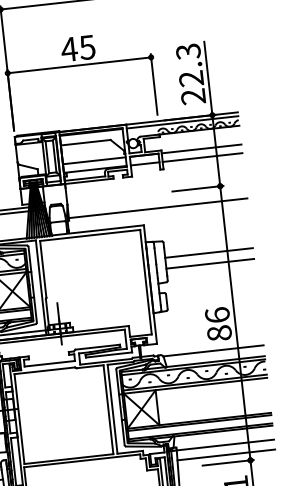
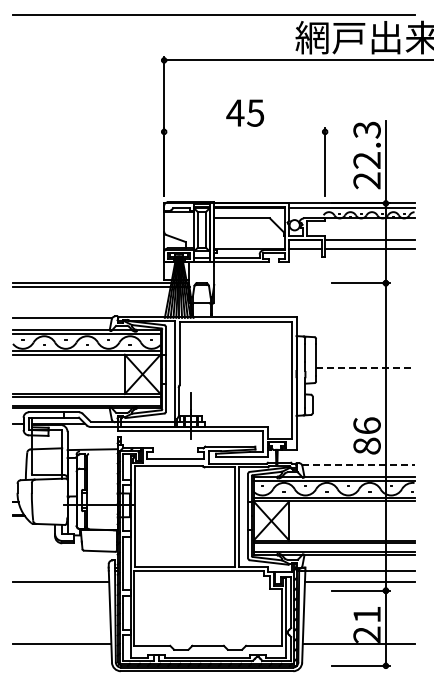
line: (79, 65) -> (244, 131), removed
line: (94, 160) -> (249, 239), removed
line: (158, 207) -> (314, 299), removed
line: (209, 252) -> (365, 355), removed
line: (210, 263) -> (365, 367), solid -> dashed
line: (213, 350) -> (358, 464), solid -> dashed

